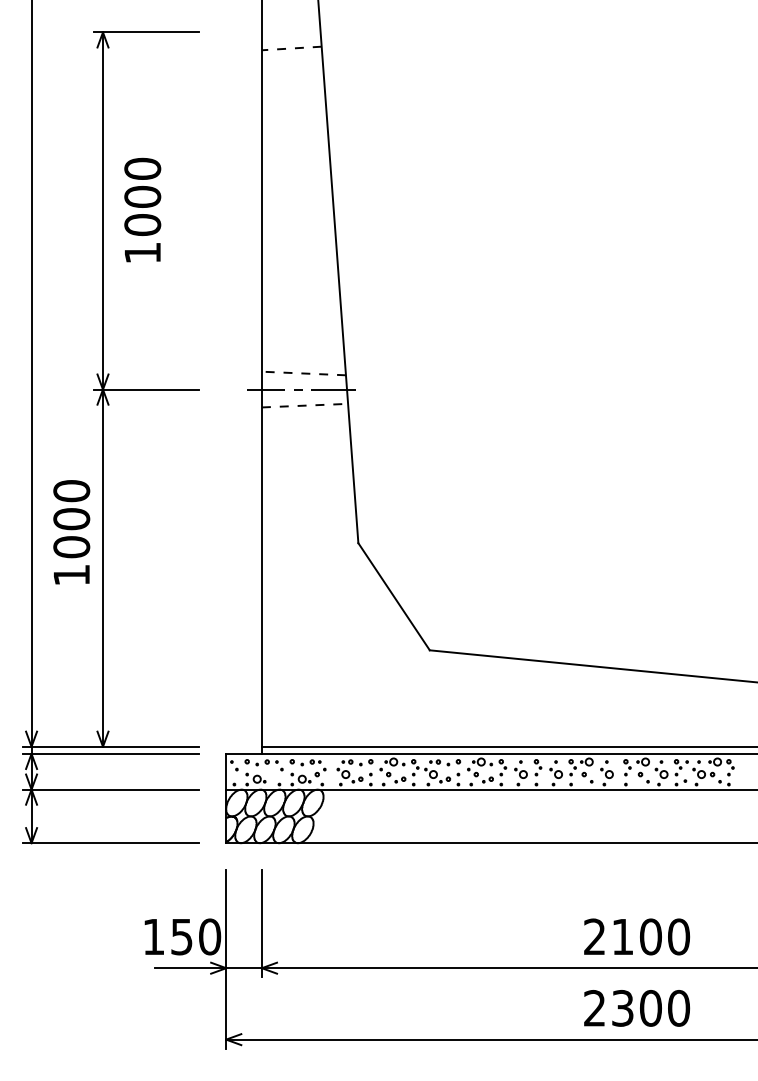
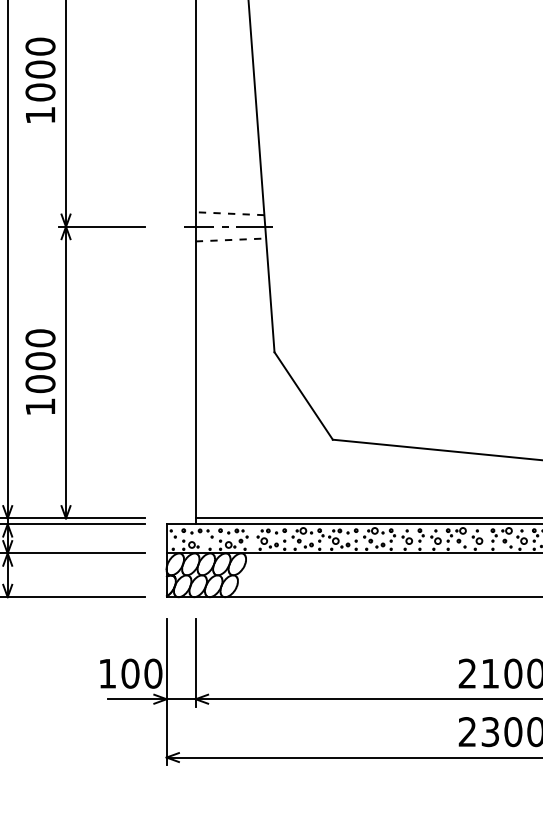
text: (142, 209) -> (40, 79), moved
text: (71, 532) -> (40, 372), moved
text: (182, 936) -> (130, 673), 150 -> 100

